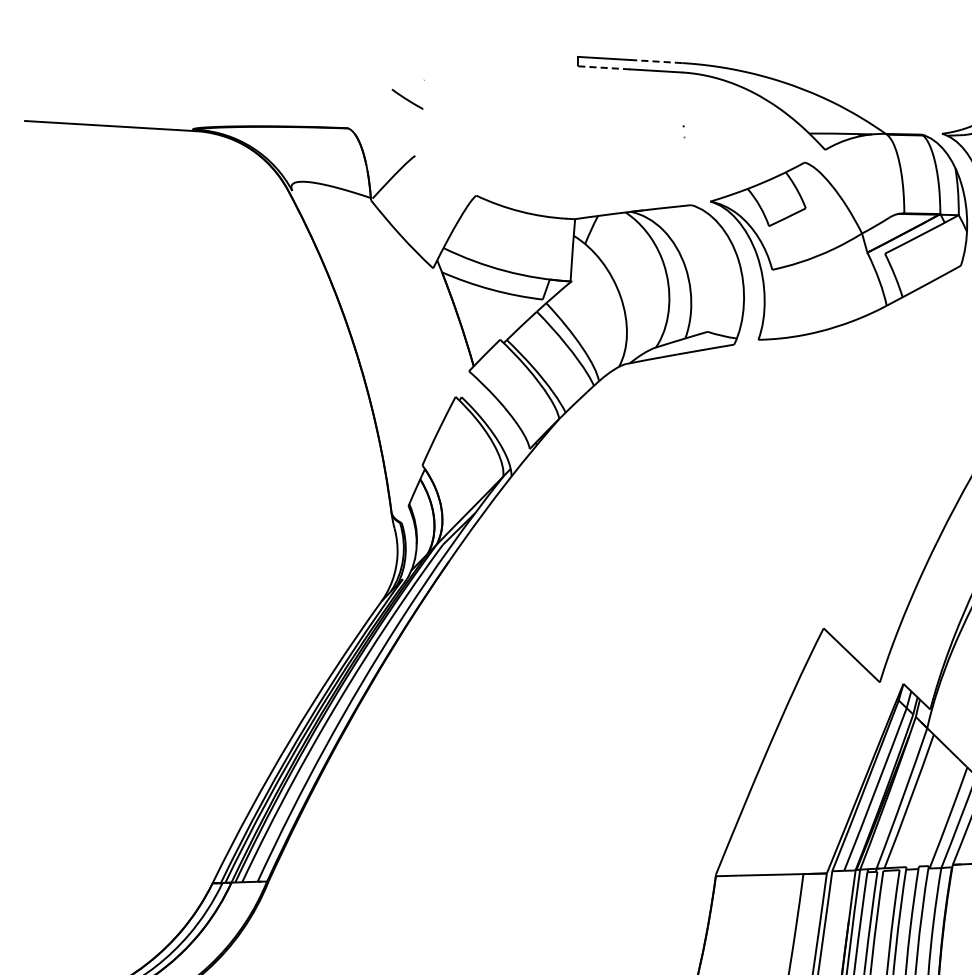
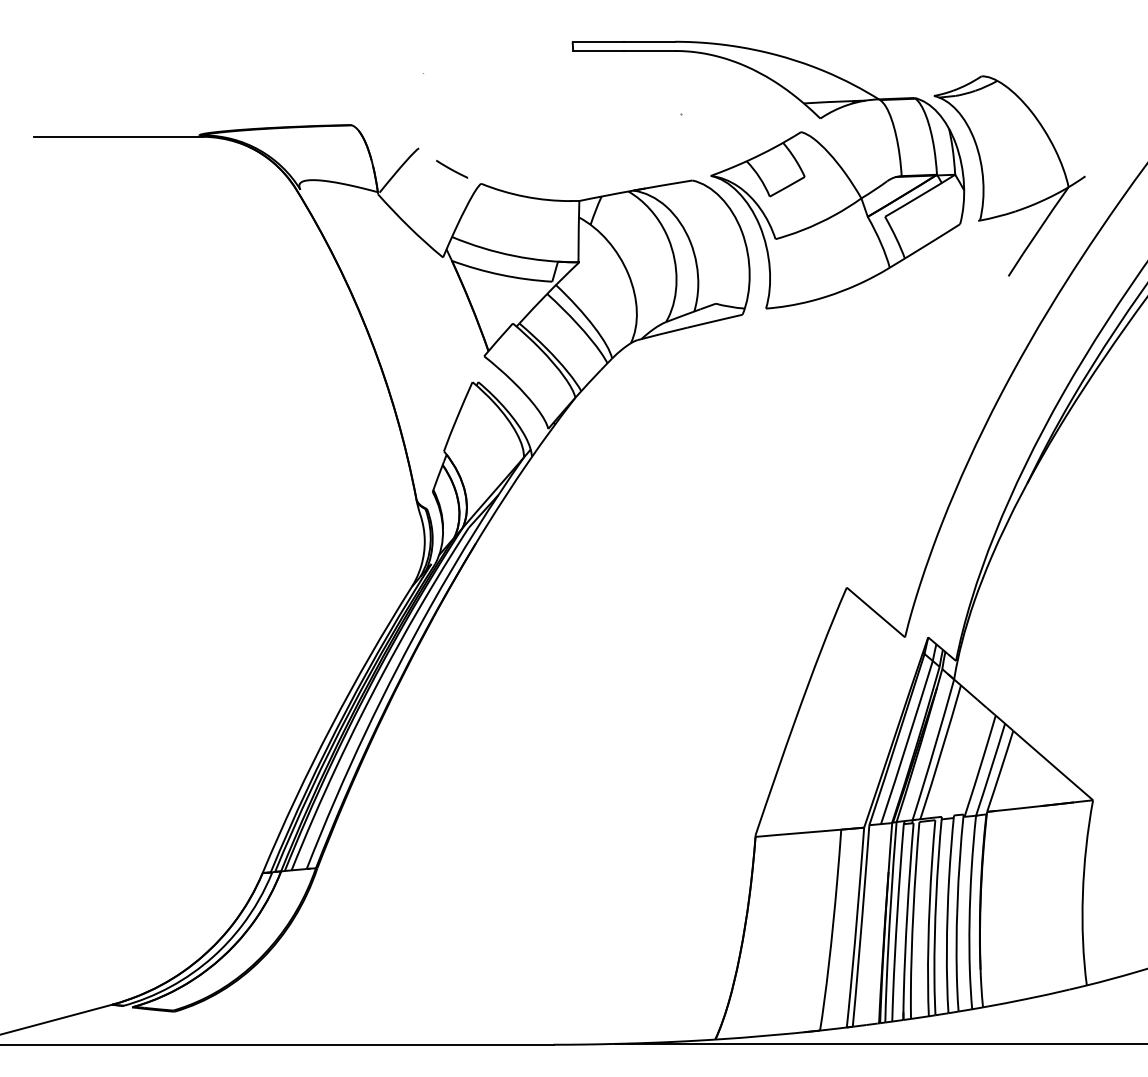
line: (656, 61) -> (649, 41), dashed -> solid
line: (603, 68) -> (598, 51), dashed -> solid
line: (407, 99) -> (452, 169), moved

